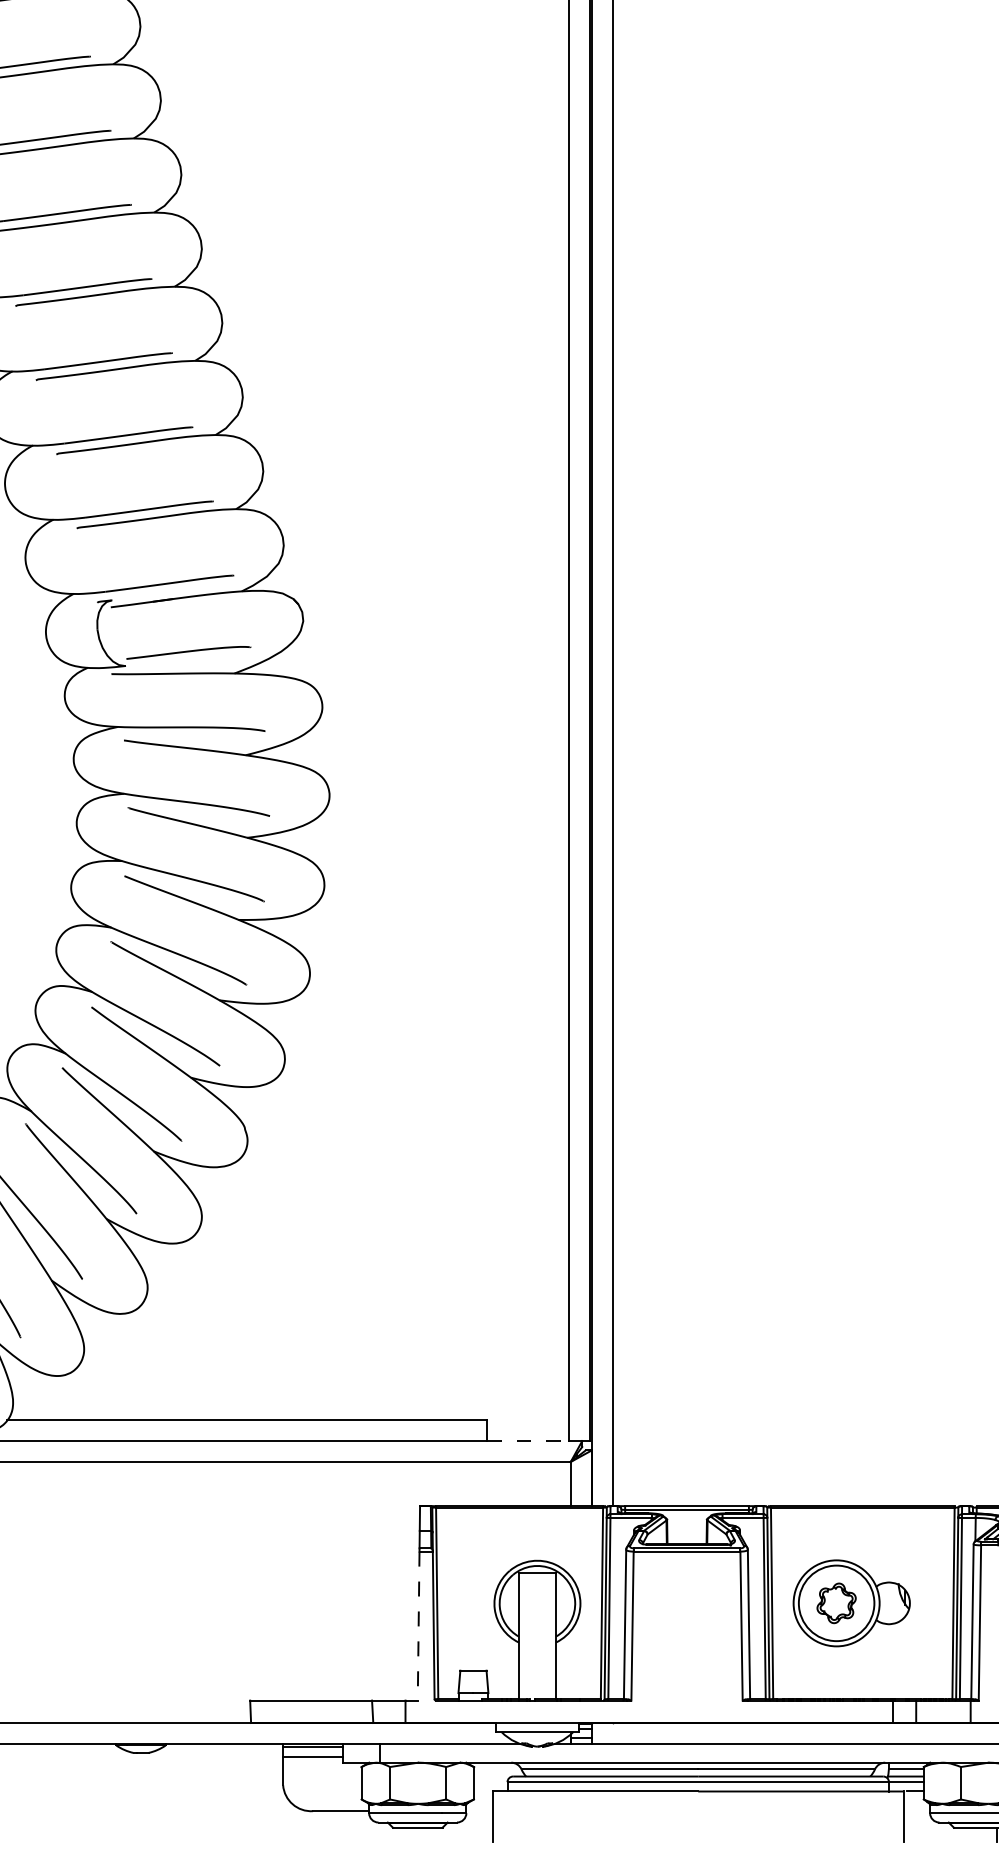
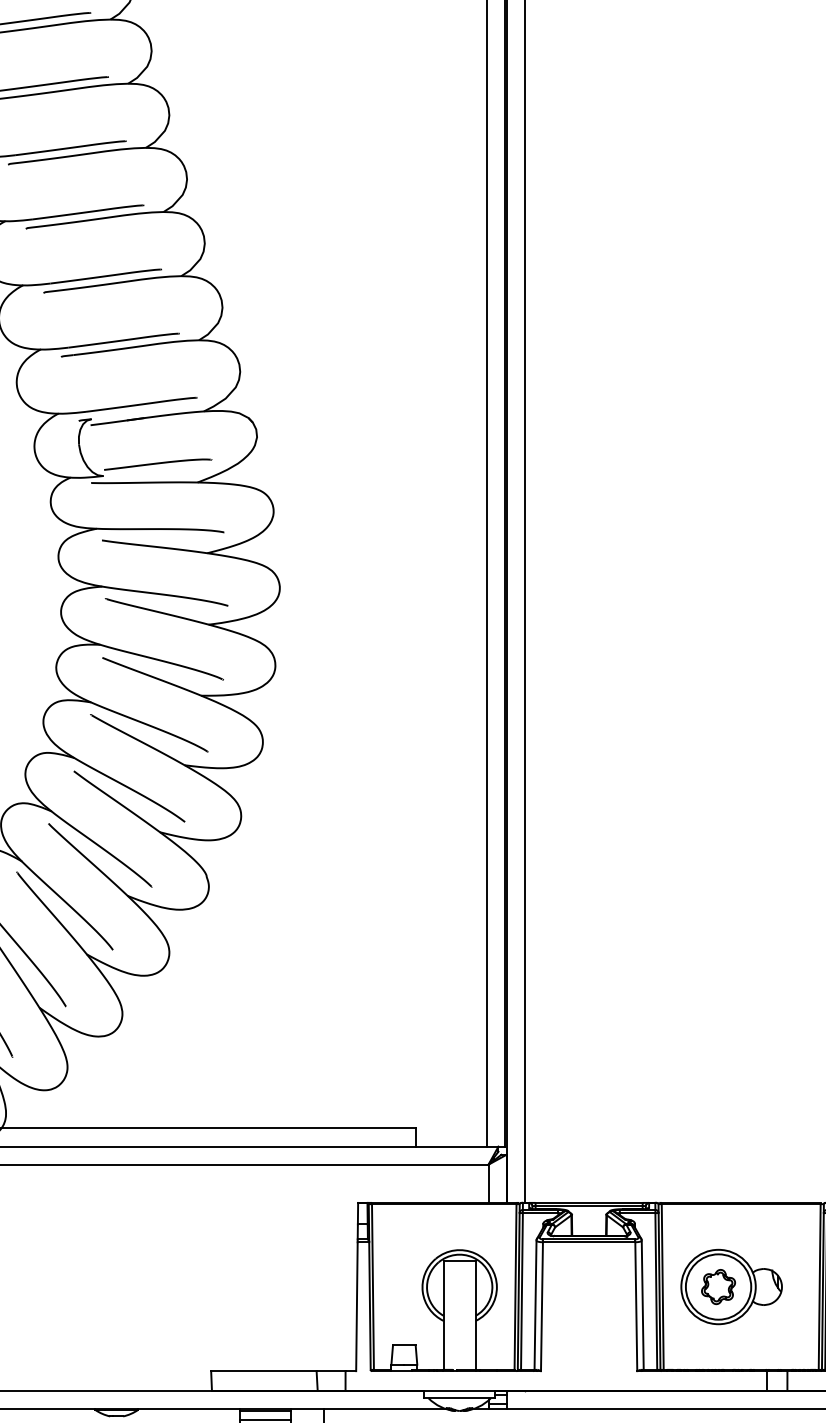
line: (528, 1441) -> (451, 1146), dashed -> solid
line: (418, 1626) -> (356, 1307), dashed -> solid

